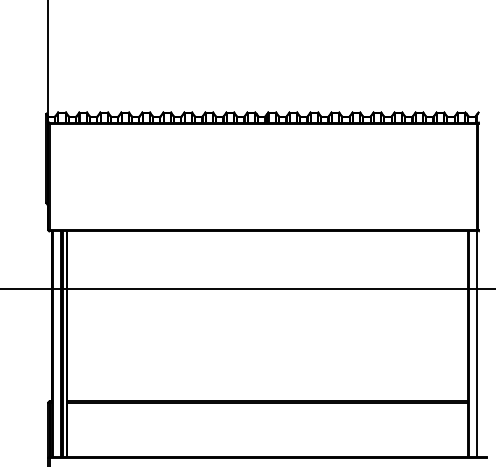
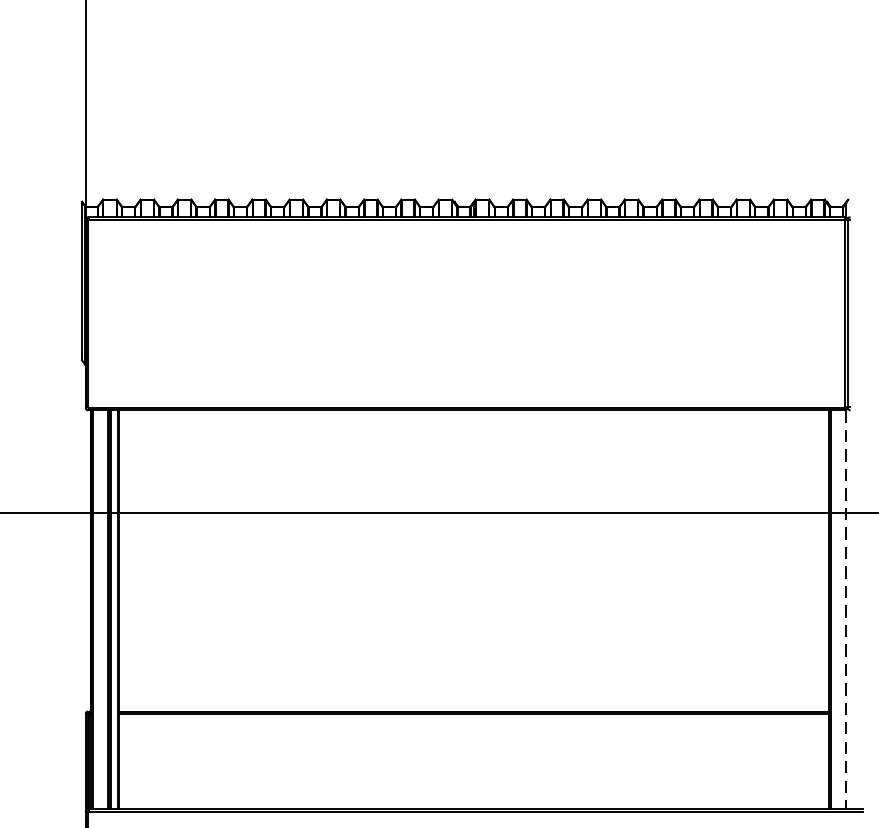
line: (477, 343) -> (846, 608), solid -> dashed

